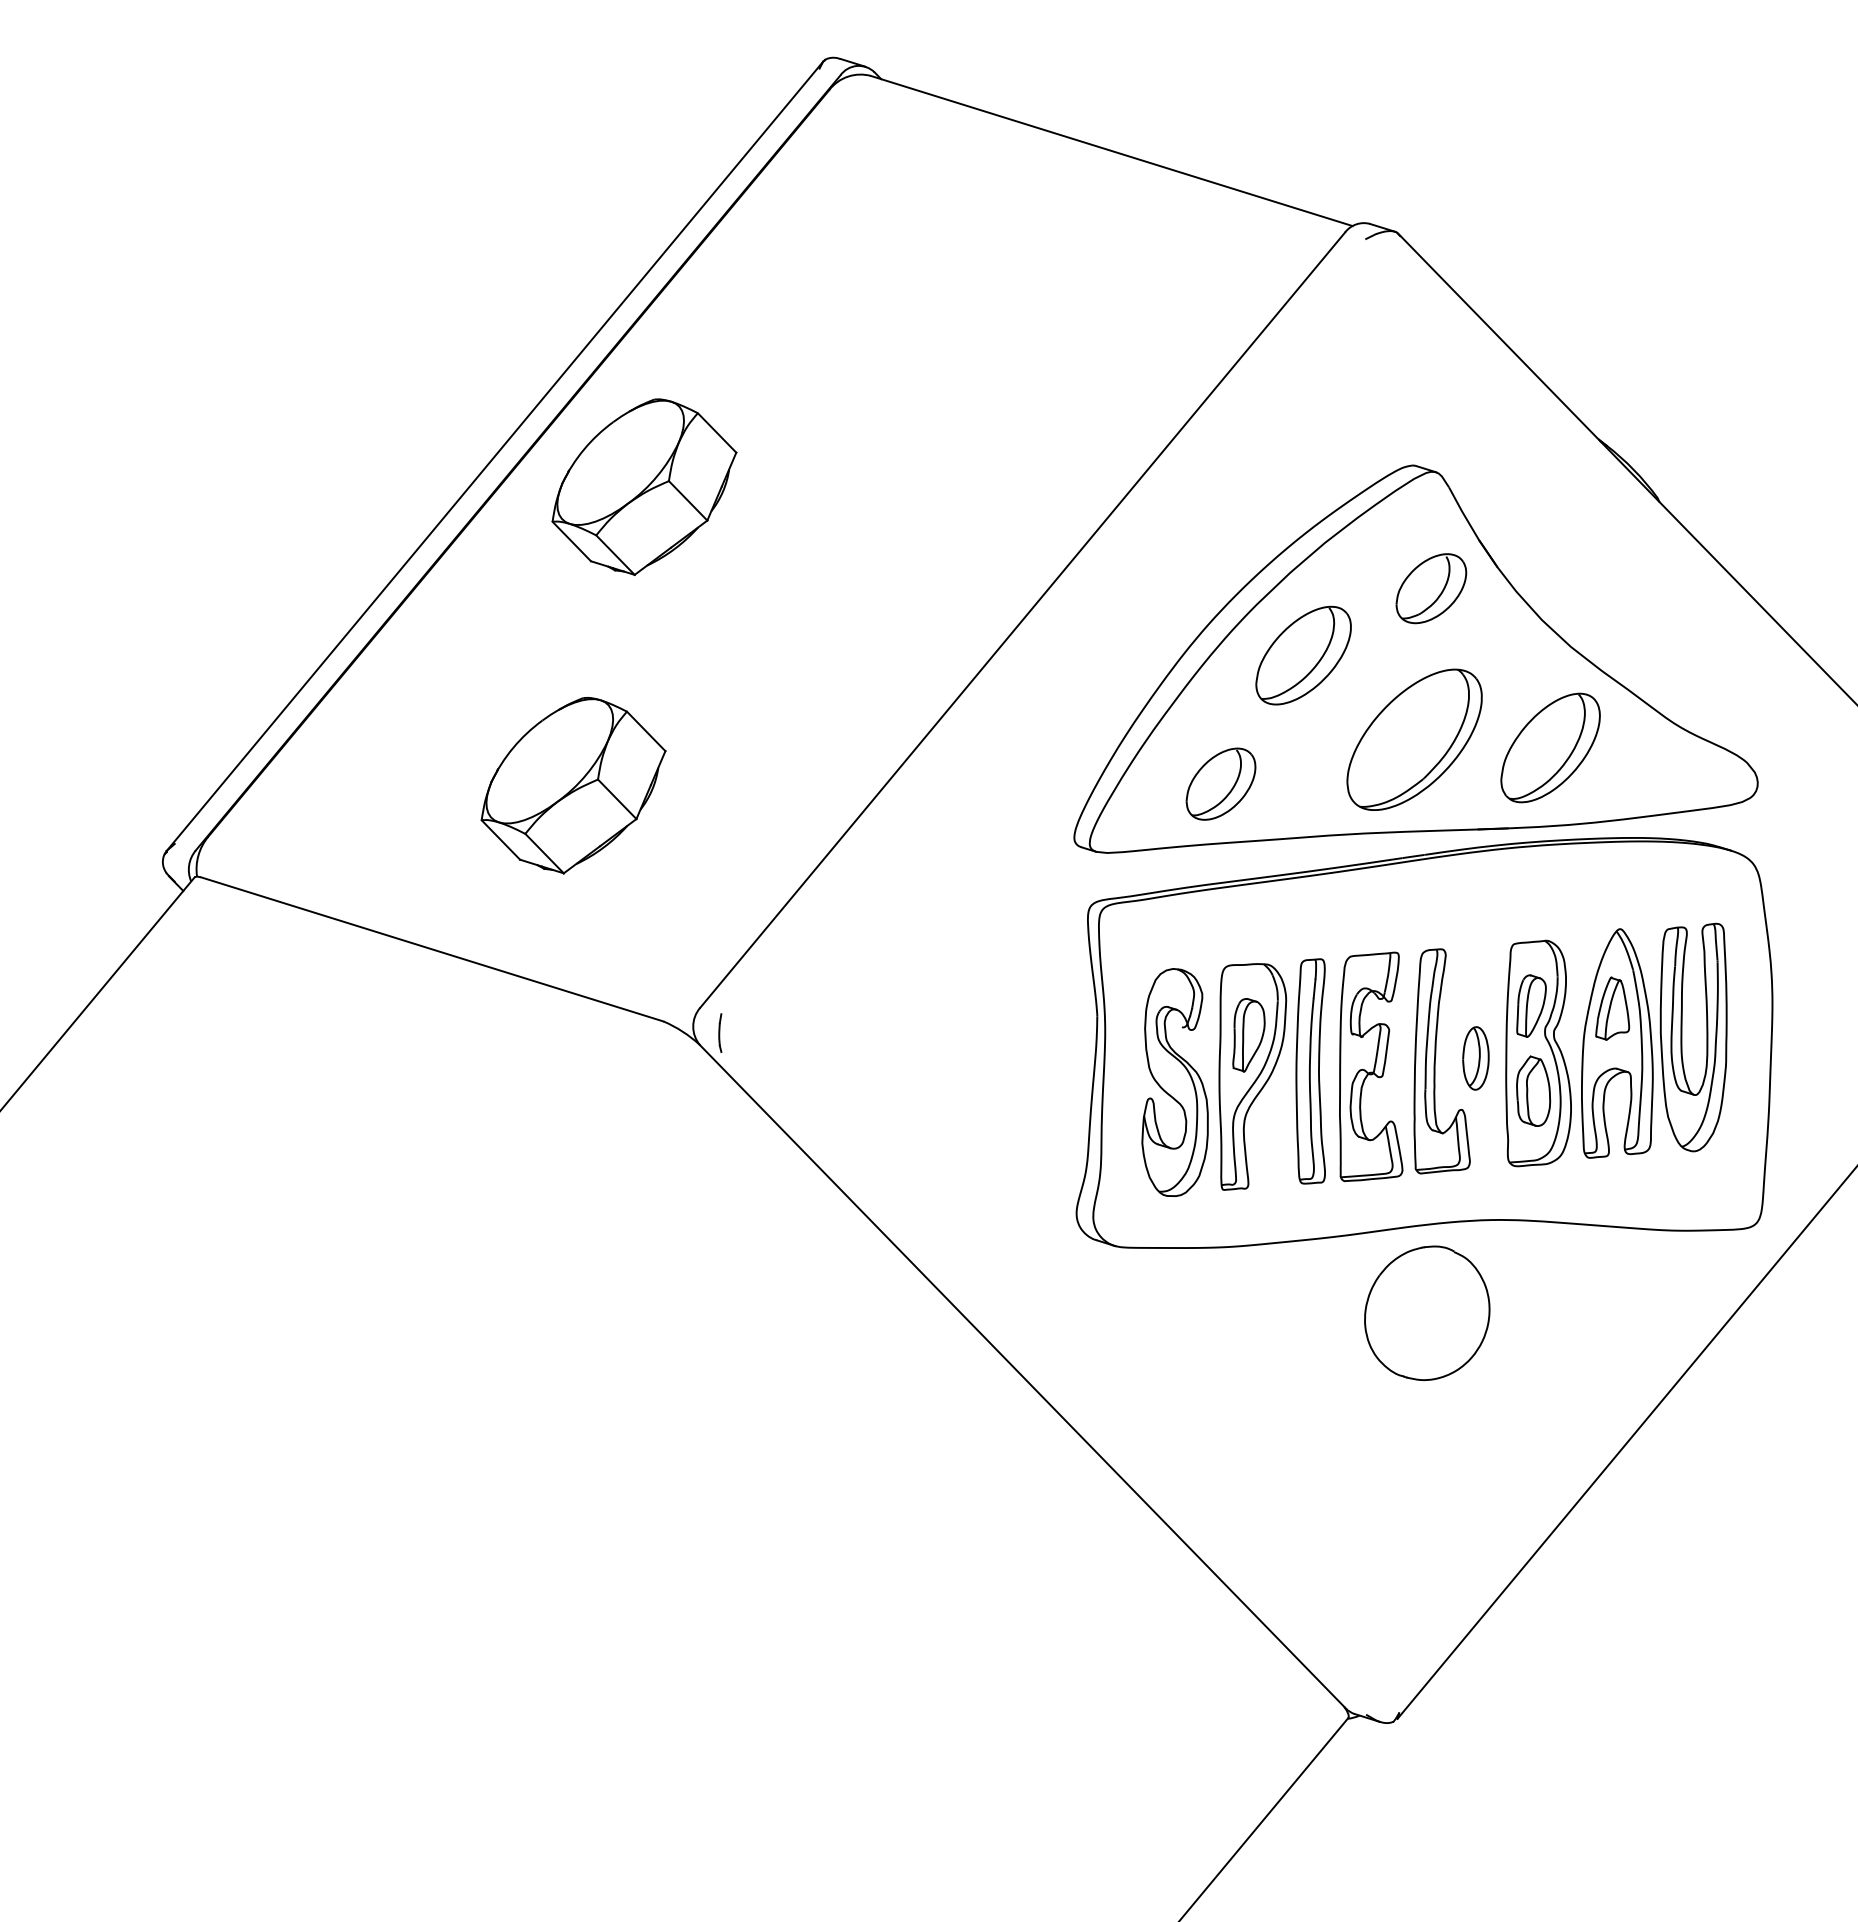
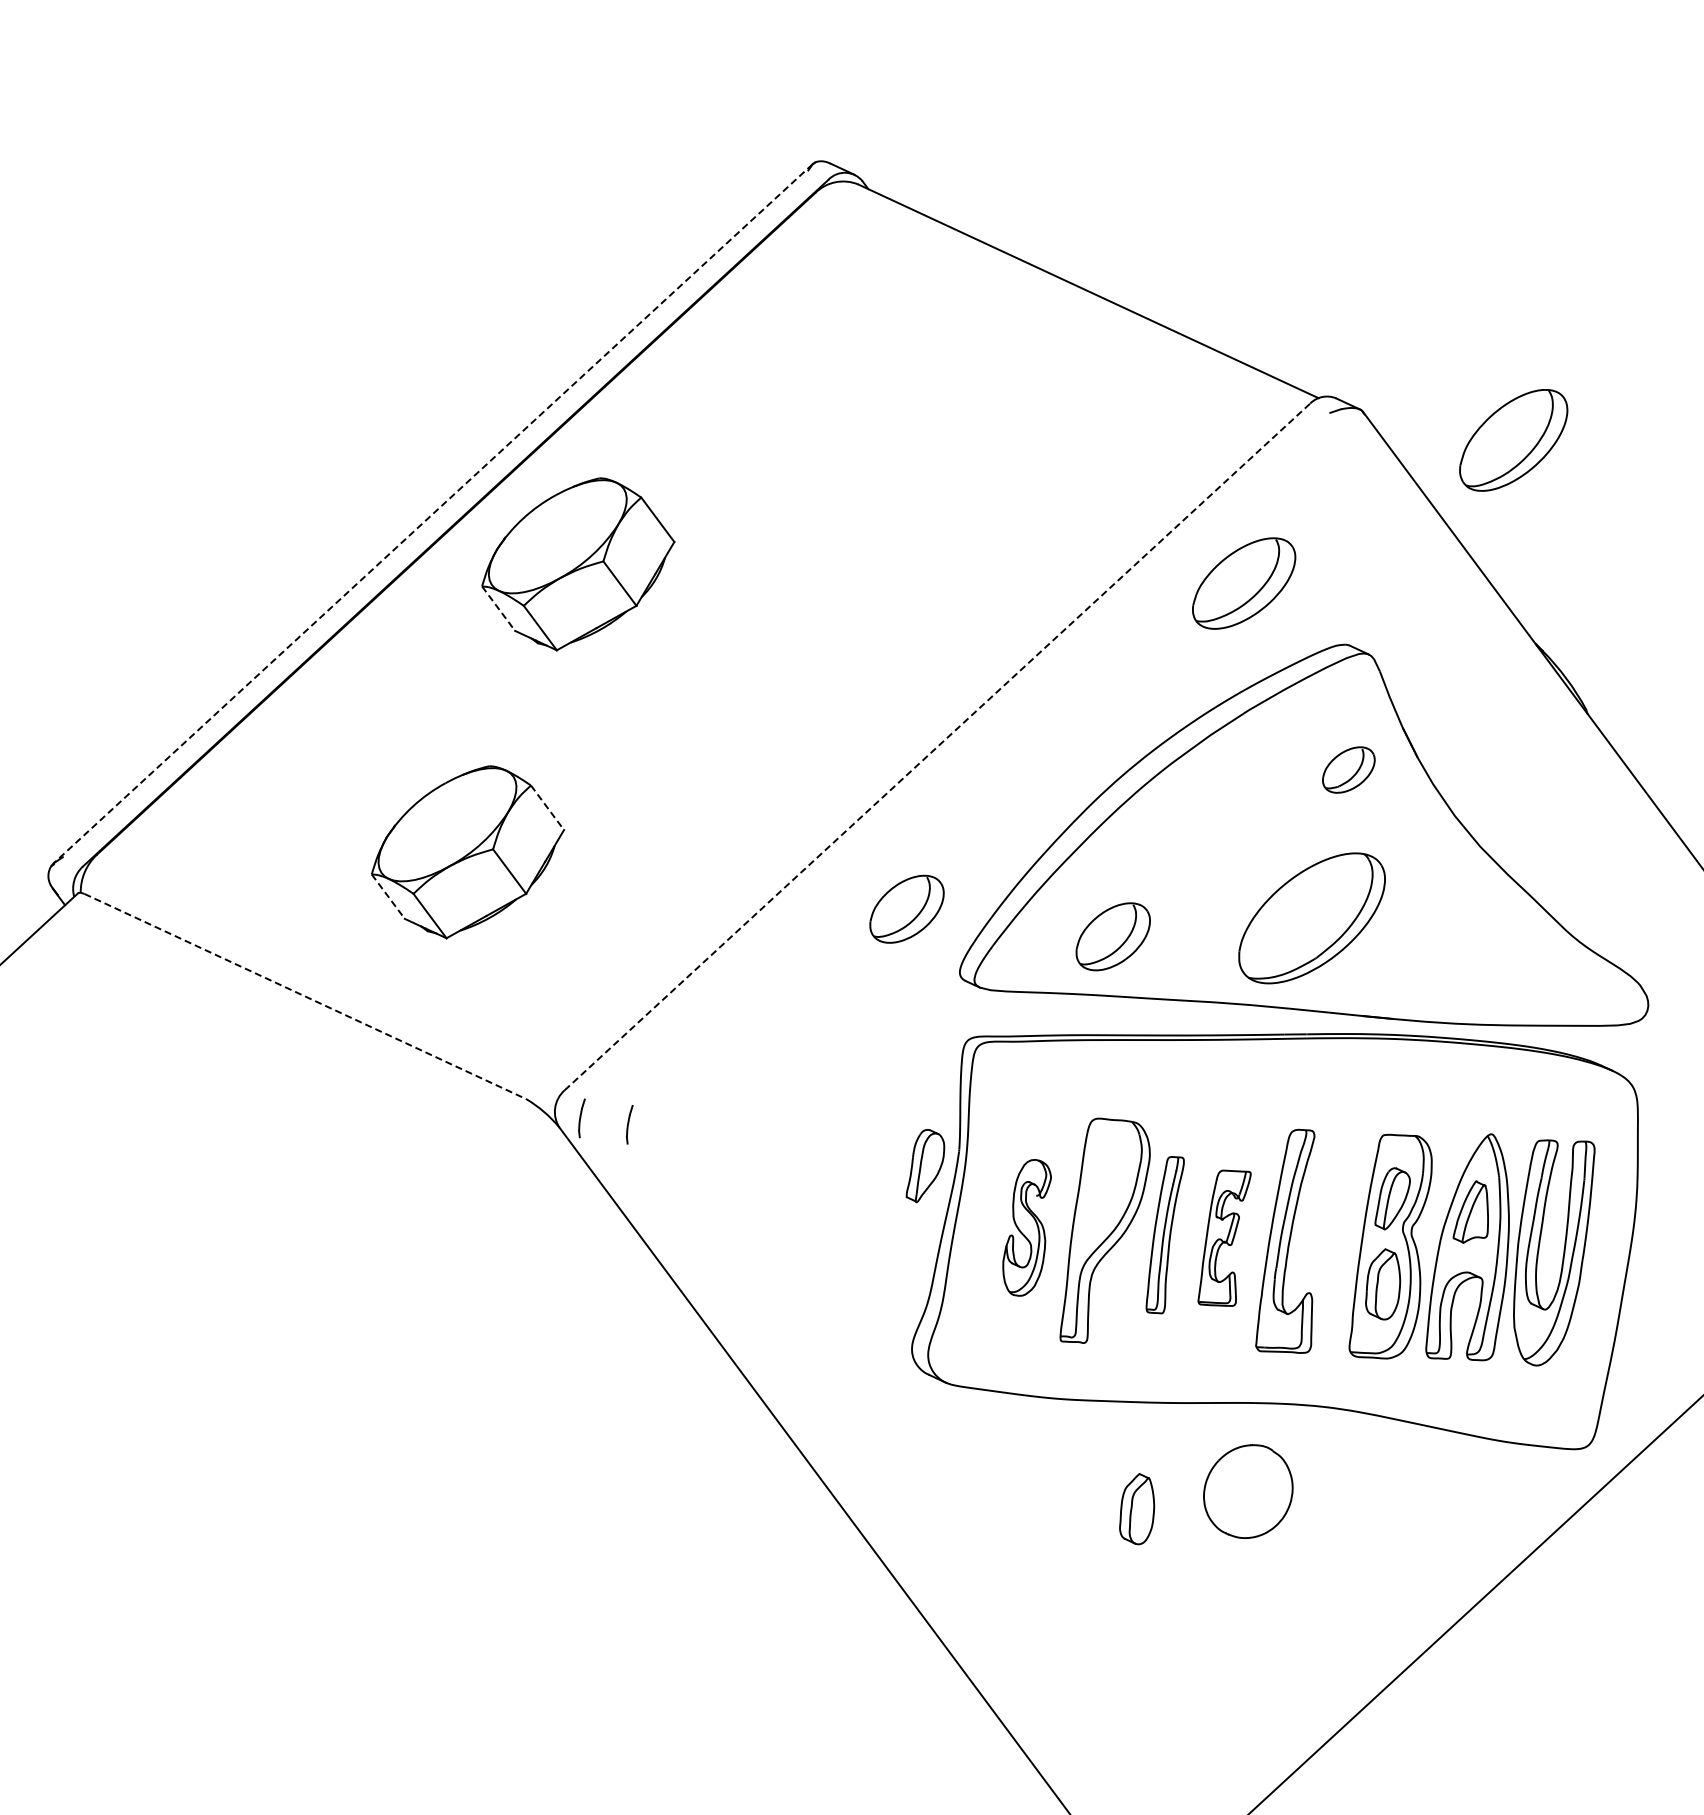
line: (494, 456) -> (432, 513), solid -> dashed
line: (571, 541) -> (498, 608), solid -> dashed
part: (1431, 588) -> (1348, 769), size x0.7
line: (1023, 619) -> (938, 746), solid -> dashed
part: (1303, 655) -> (1244, 583), moved
line: (646, 731) -> (547, 807), solid -> dashed
part: (1550, 747) -> (1513, 439), moved
part: (1013, 783) -> (906, 908), added
line: (500, 840) -> (387, 897), solid -> dashed
line: (432, 949) -> (305, 996), solid -> dashed
part: (768, 1032) -> (629, 1124), added
part: (1248, 1035) -> (925, 1166), moved
part: (1475, 1058) -> (1330, 1243), removed
part: (1371, 1066) -> (1225, 1238), size x0.6
part: (1310, 1071) -> (1164, 1234), size x0.7
part: (1174, 1082) -> (1027, 1227), size x0.6
part: (1427, 1313) -> (1248, 1491), size x0.7
part: (1320, 1344) -> (1137, 1508), added

